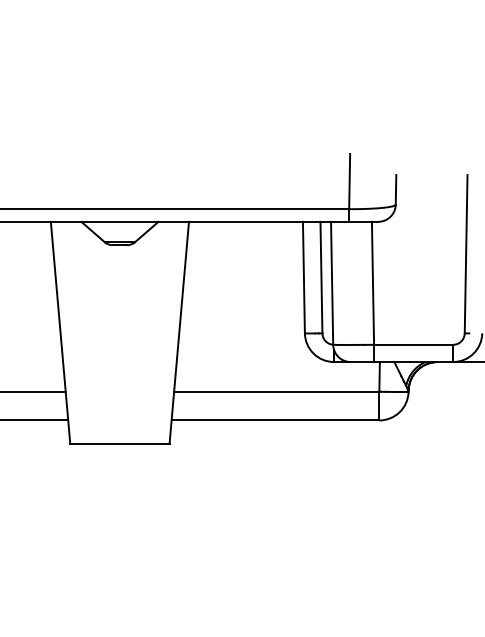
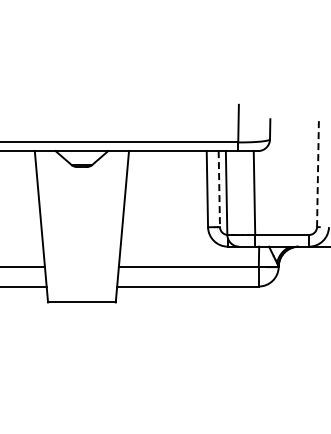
line: (465, 254) -> (317, 173), solid -> dashed
line: (321, 278) -> (219, 189), solid -> dashed

